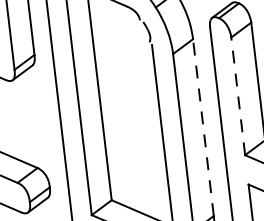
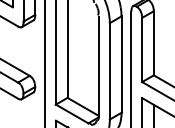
line: (238, 95) -> (142, 49), dashed -> solid
line: (203, 127) -> (121, 64), dashed -> solid

